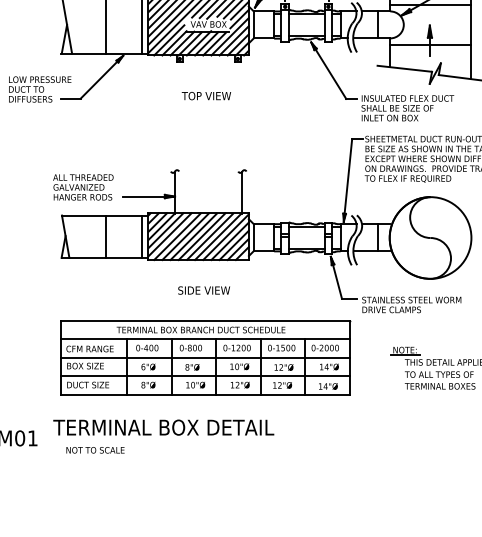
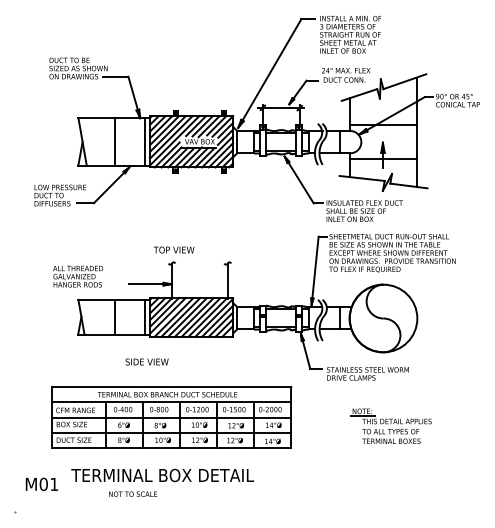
text: (205, 95) -> (173, 249), moved
text: (83, 187) -> (78, 276), moved
text: (203, 289) -> (146, 361), moved
part: (205, 357) -> (171, 417), moved
text: (95, 449) -> (133, 493), moved

